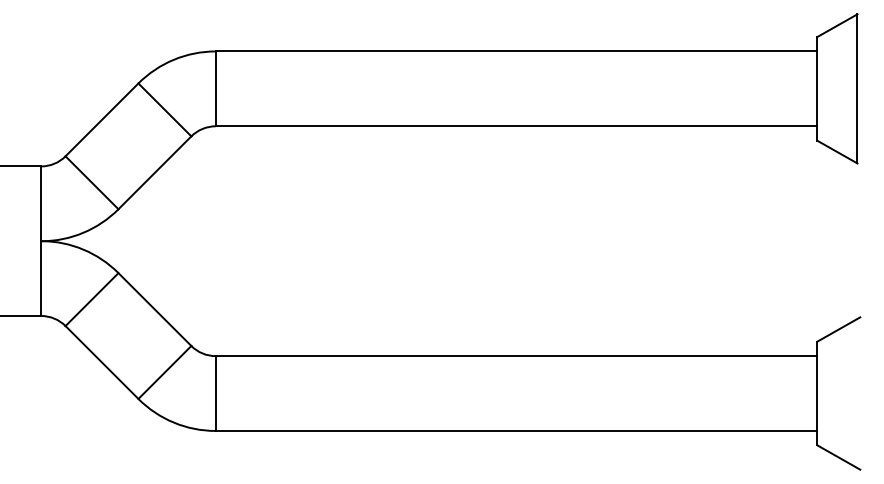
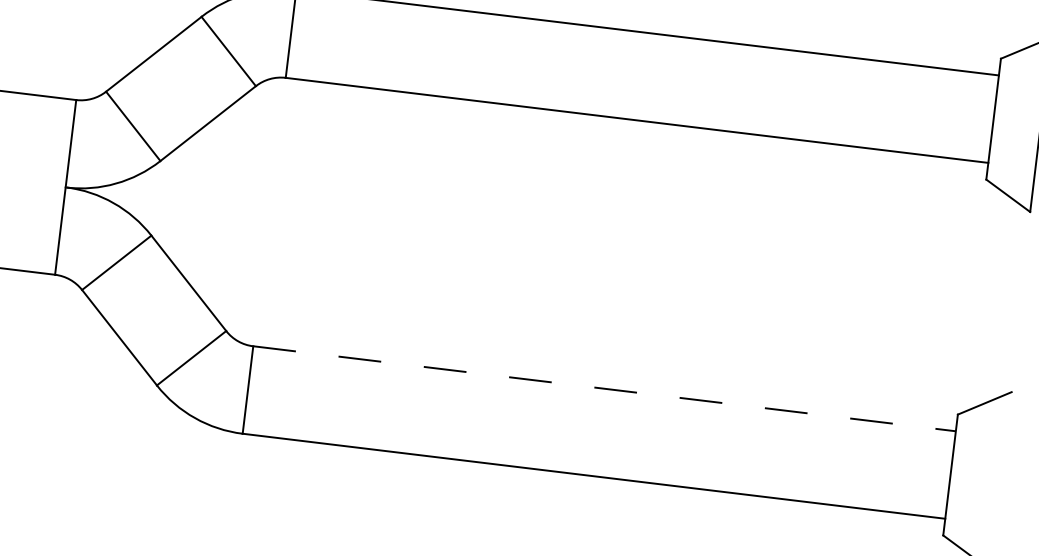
line: (516, 356) -> (604, 389), solid -> dashed

